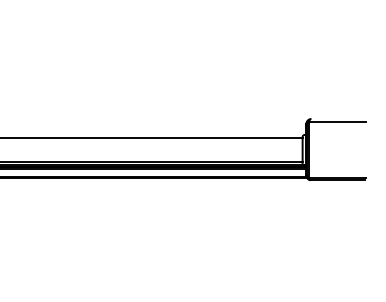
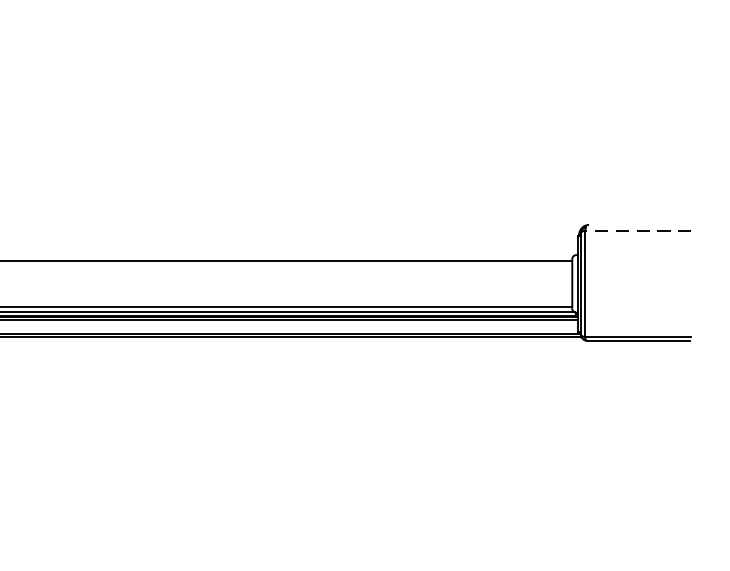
line: (336, 122) -> (636, 231), solid -> dashed

